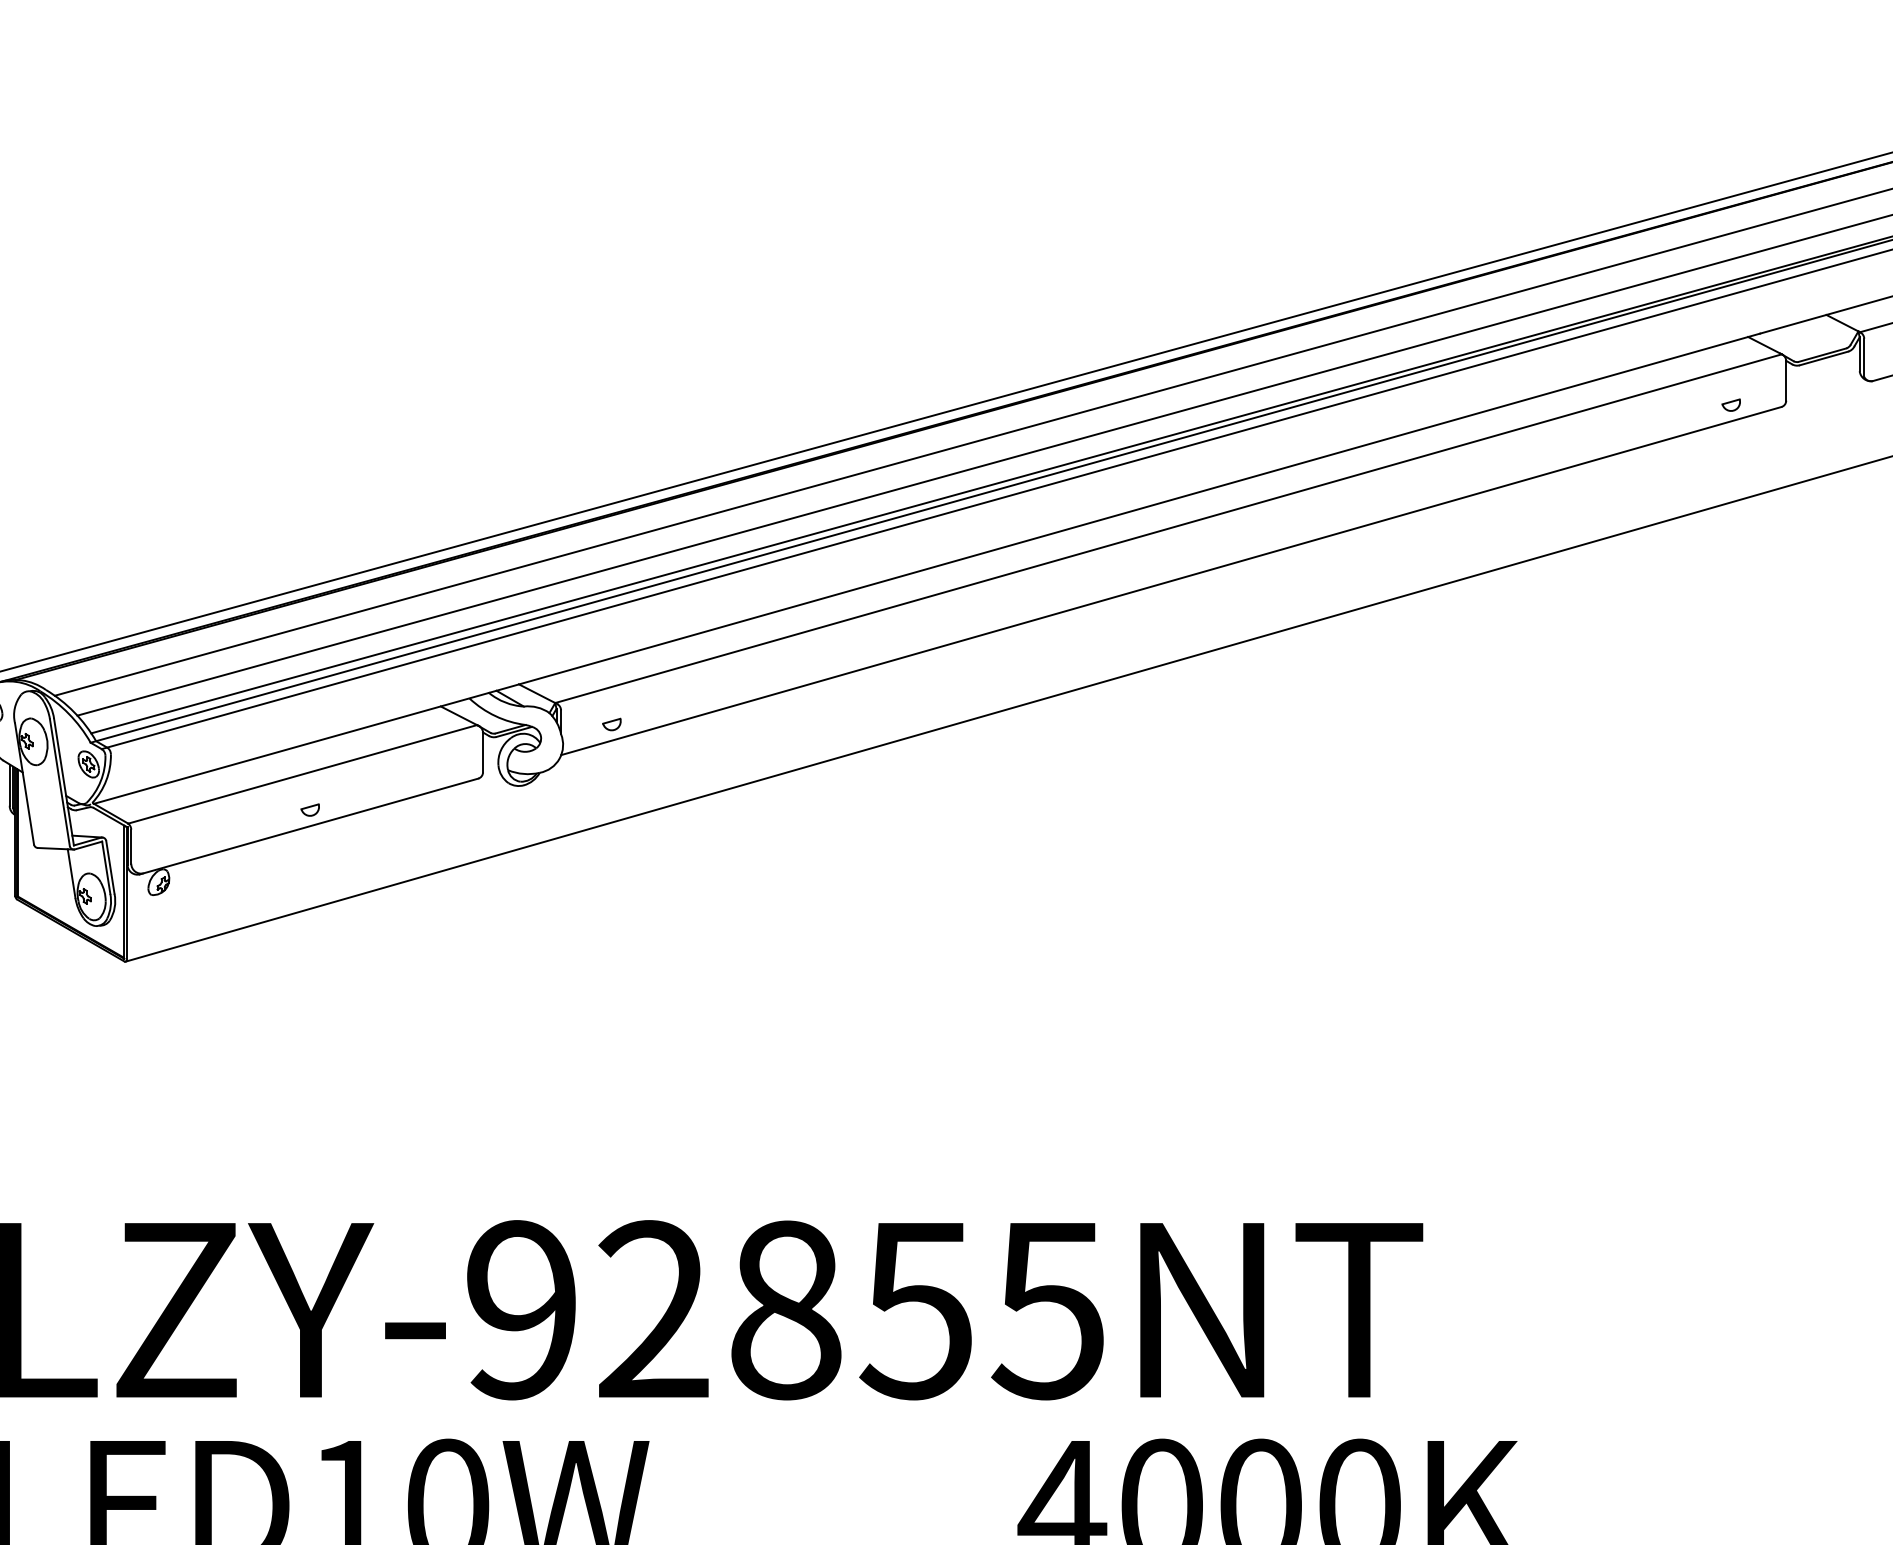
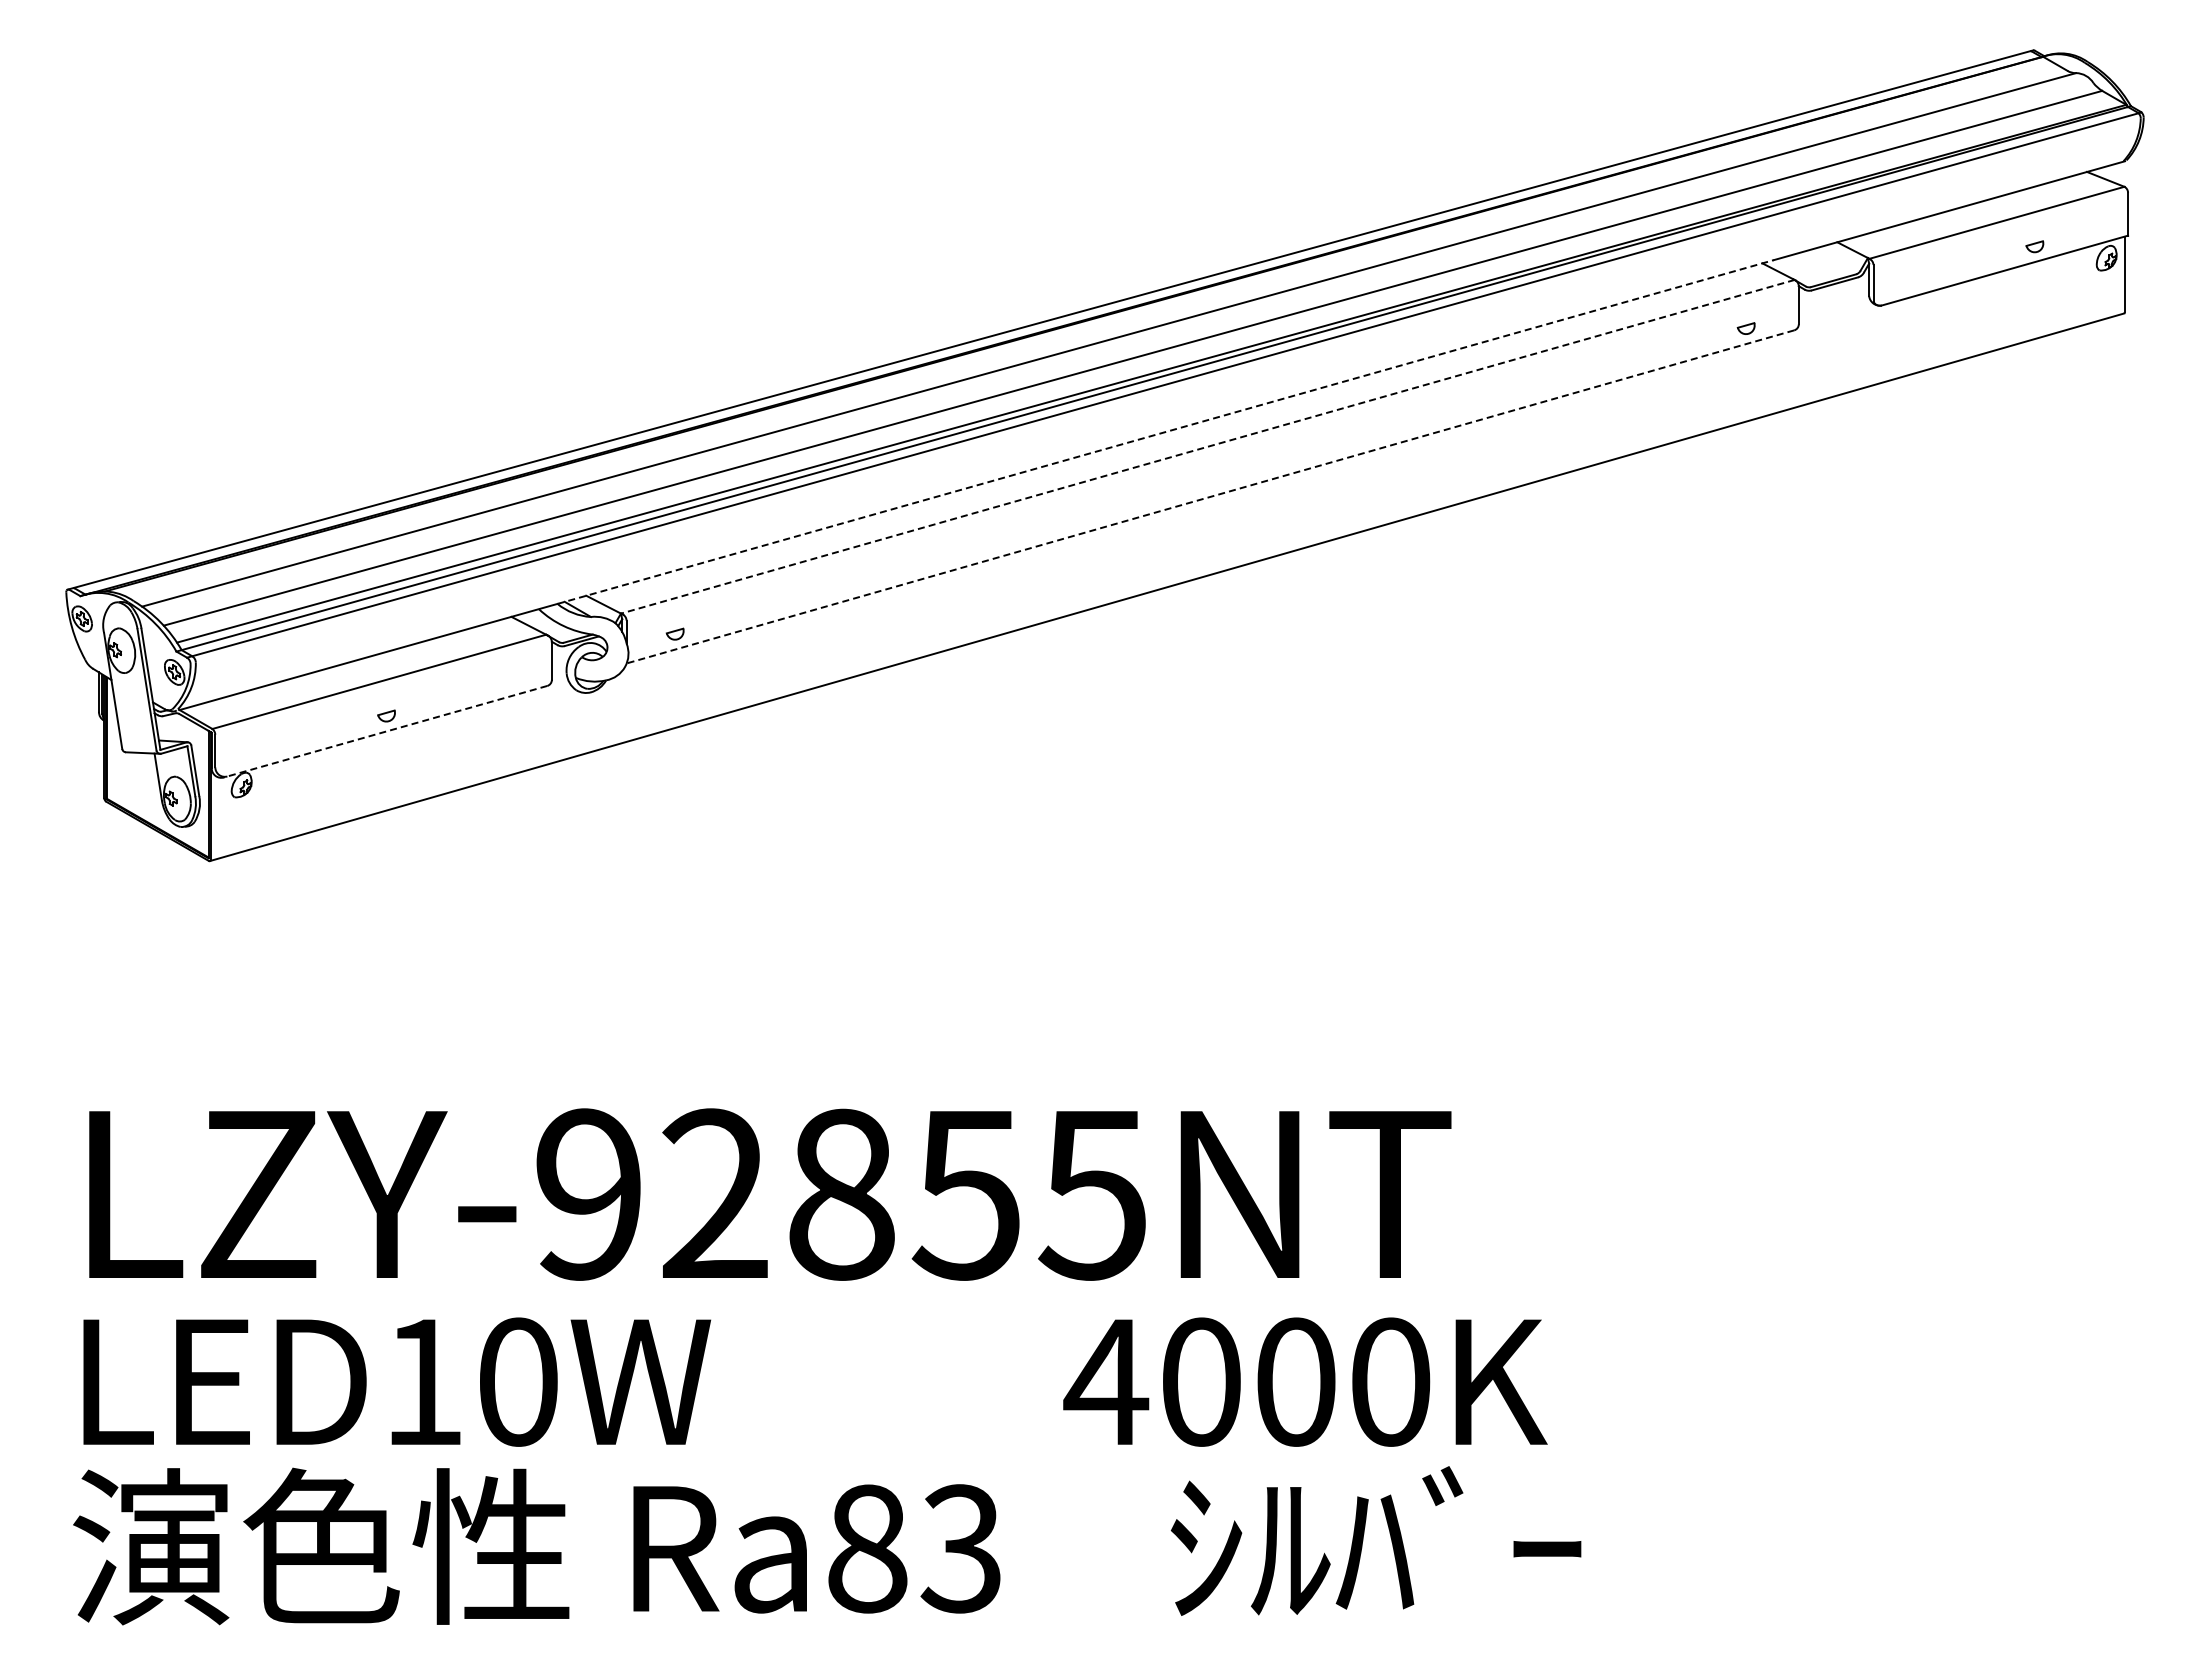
line: (1124, 513) -> (1165, 432), solid -> dashed
line: (1168, 528) -> (1207, 446), solid -> dashed
line: (1170, 581) -> (1209, 497), solid -> dashed
line: (308, 826) -> (384, 731), solid -> dashed

